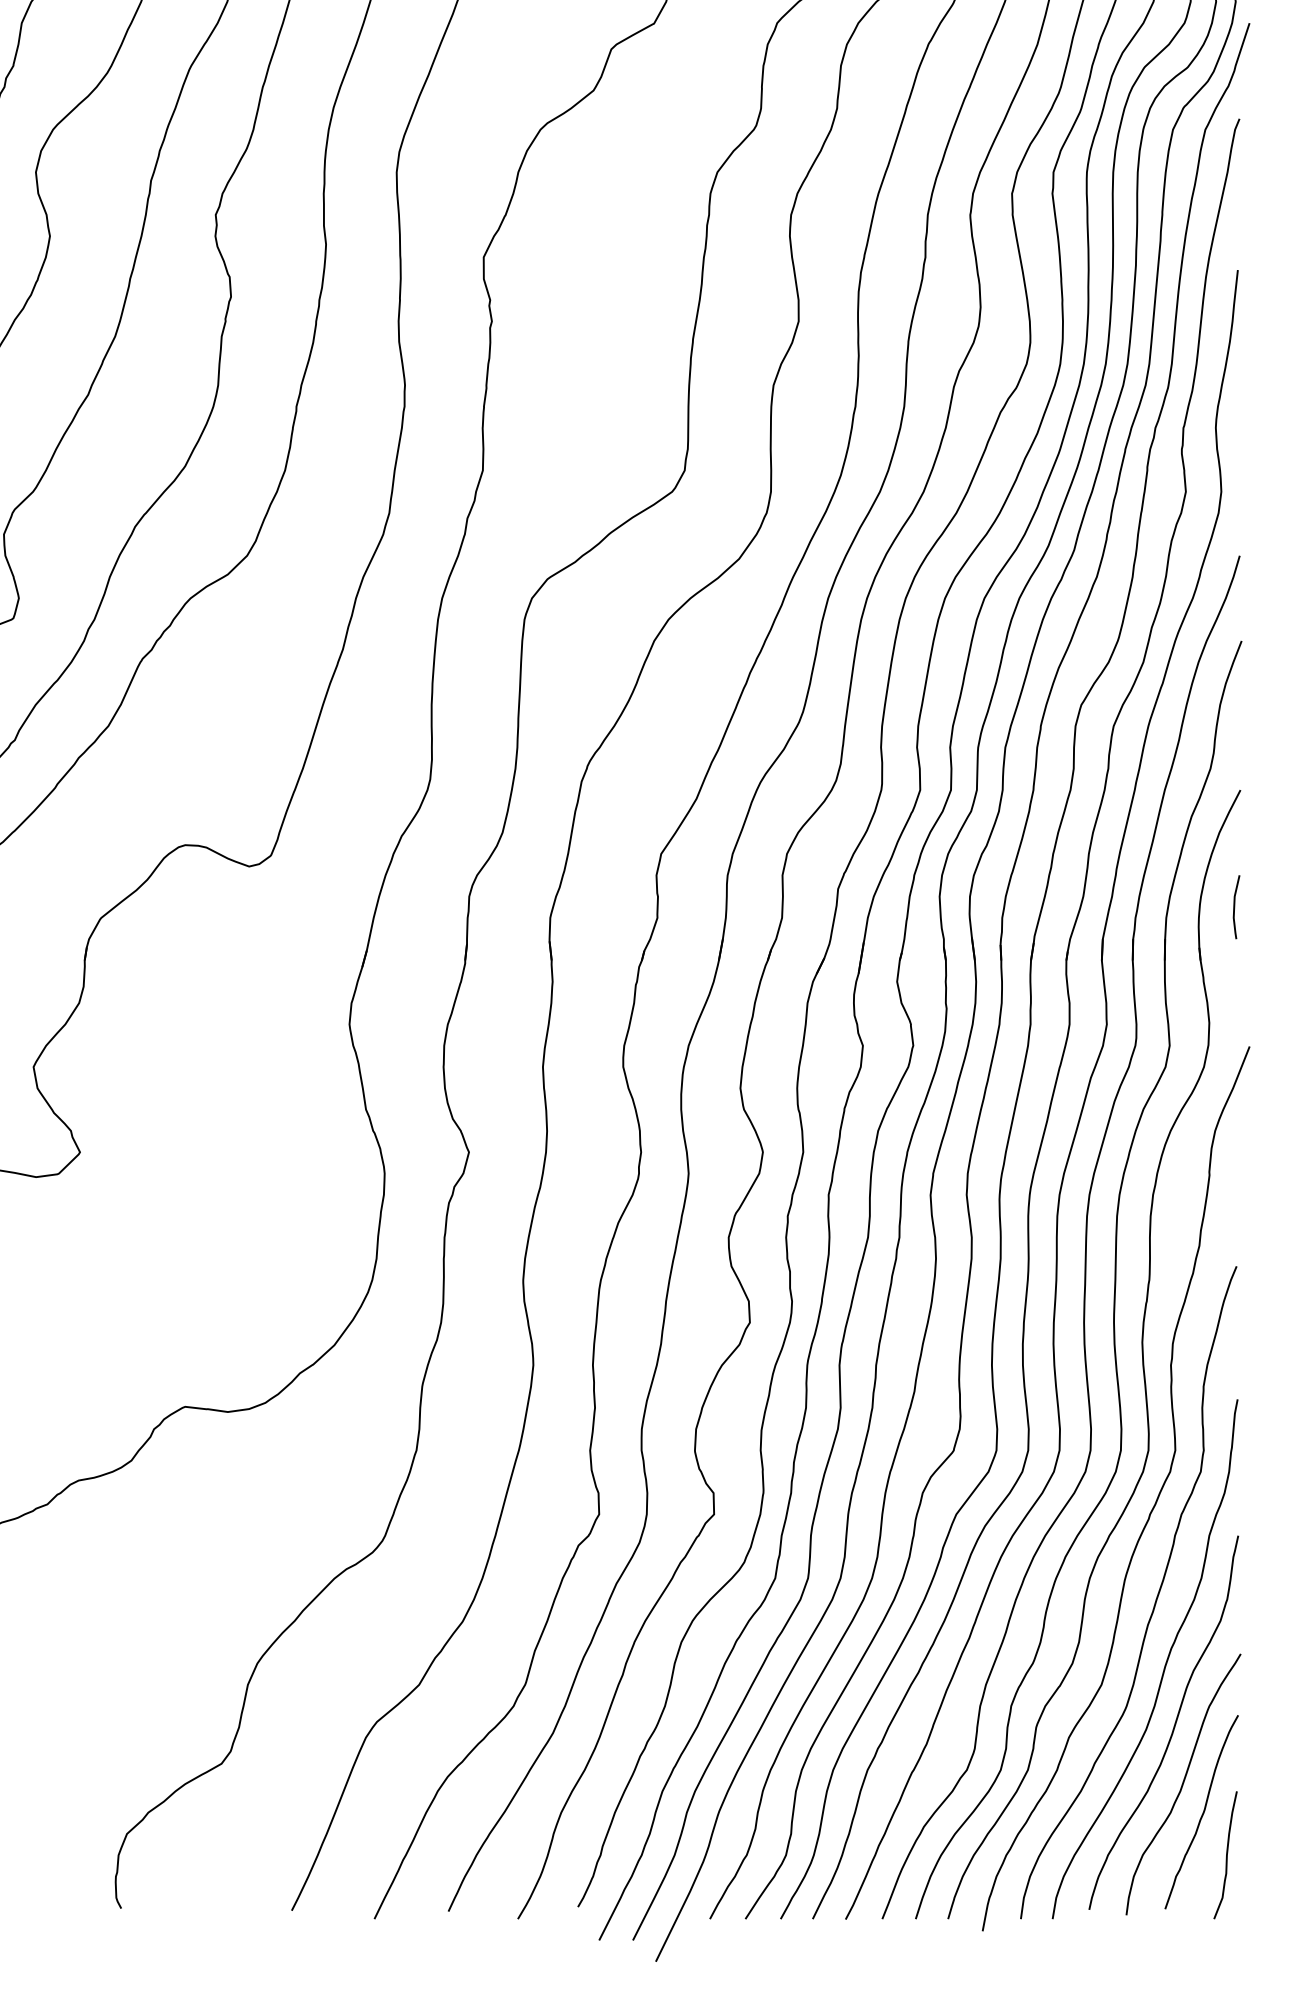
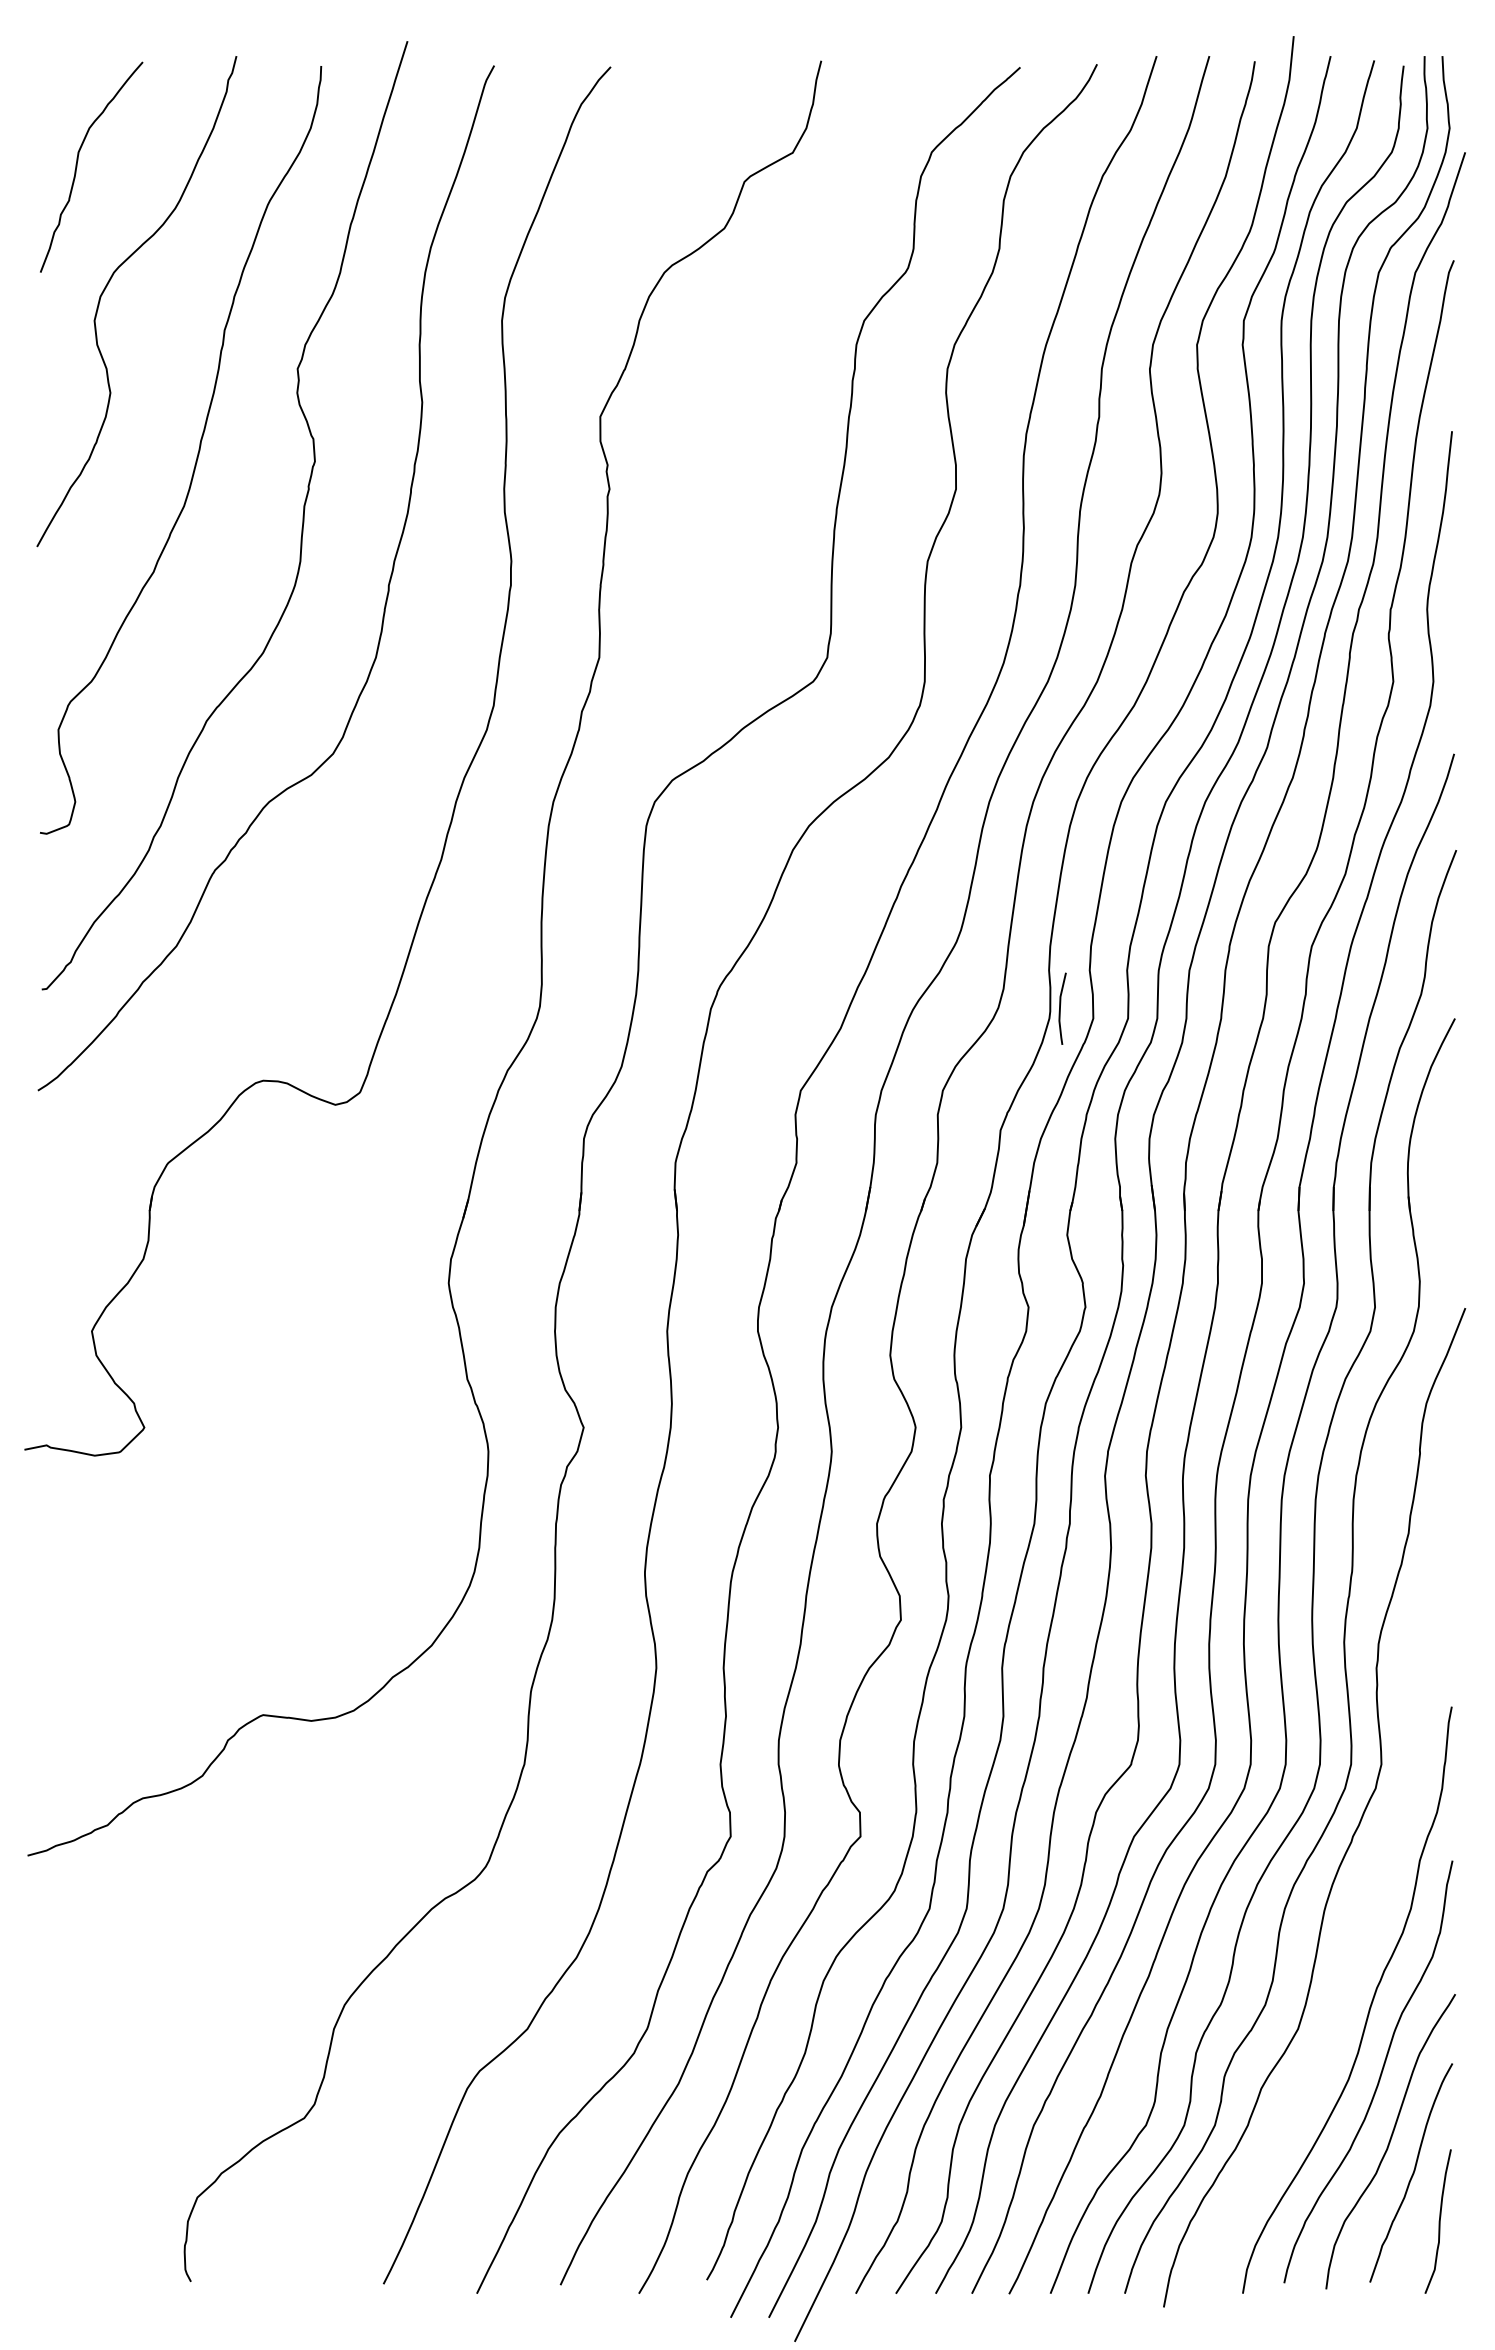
line: (1234, 906) -> (1060, 1008), moved
curve: (1155, 1601) -> (1358, 1934), removed

